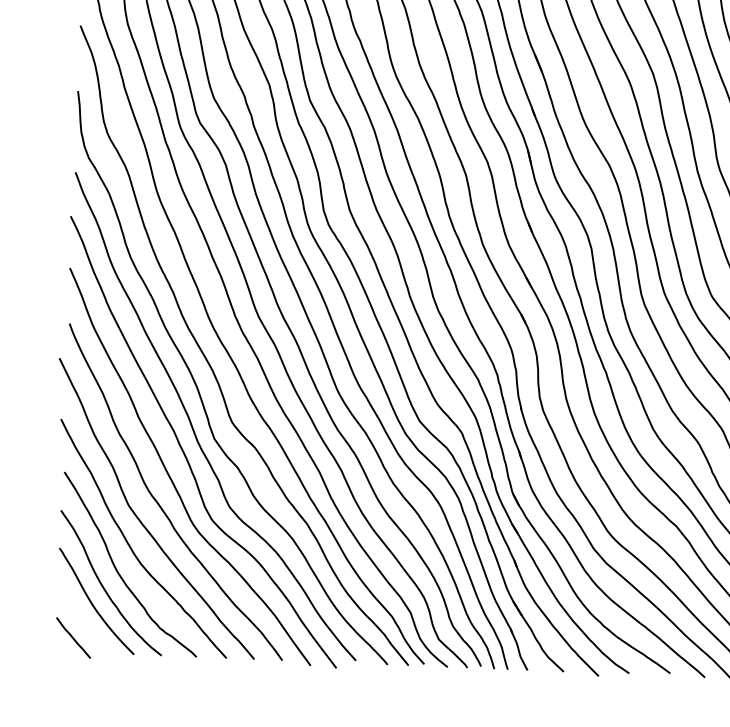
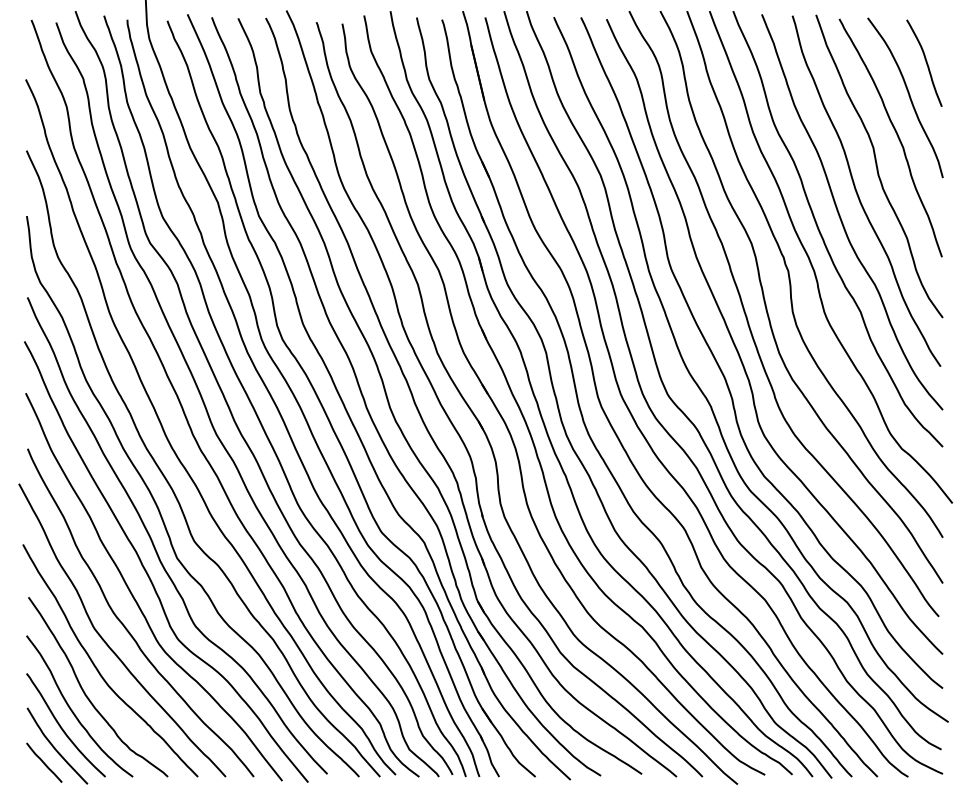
curve: (85, 623) -> (55, 747), added

